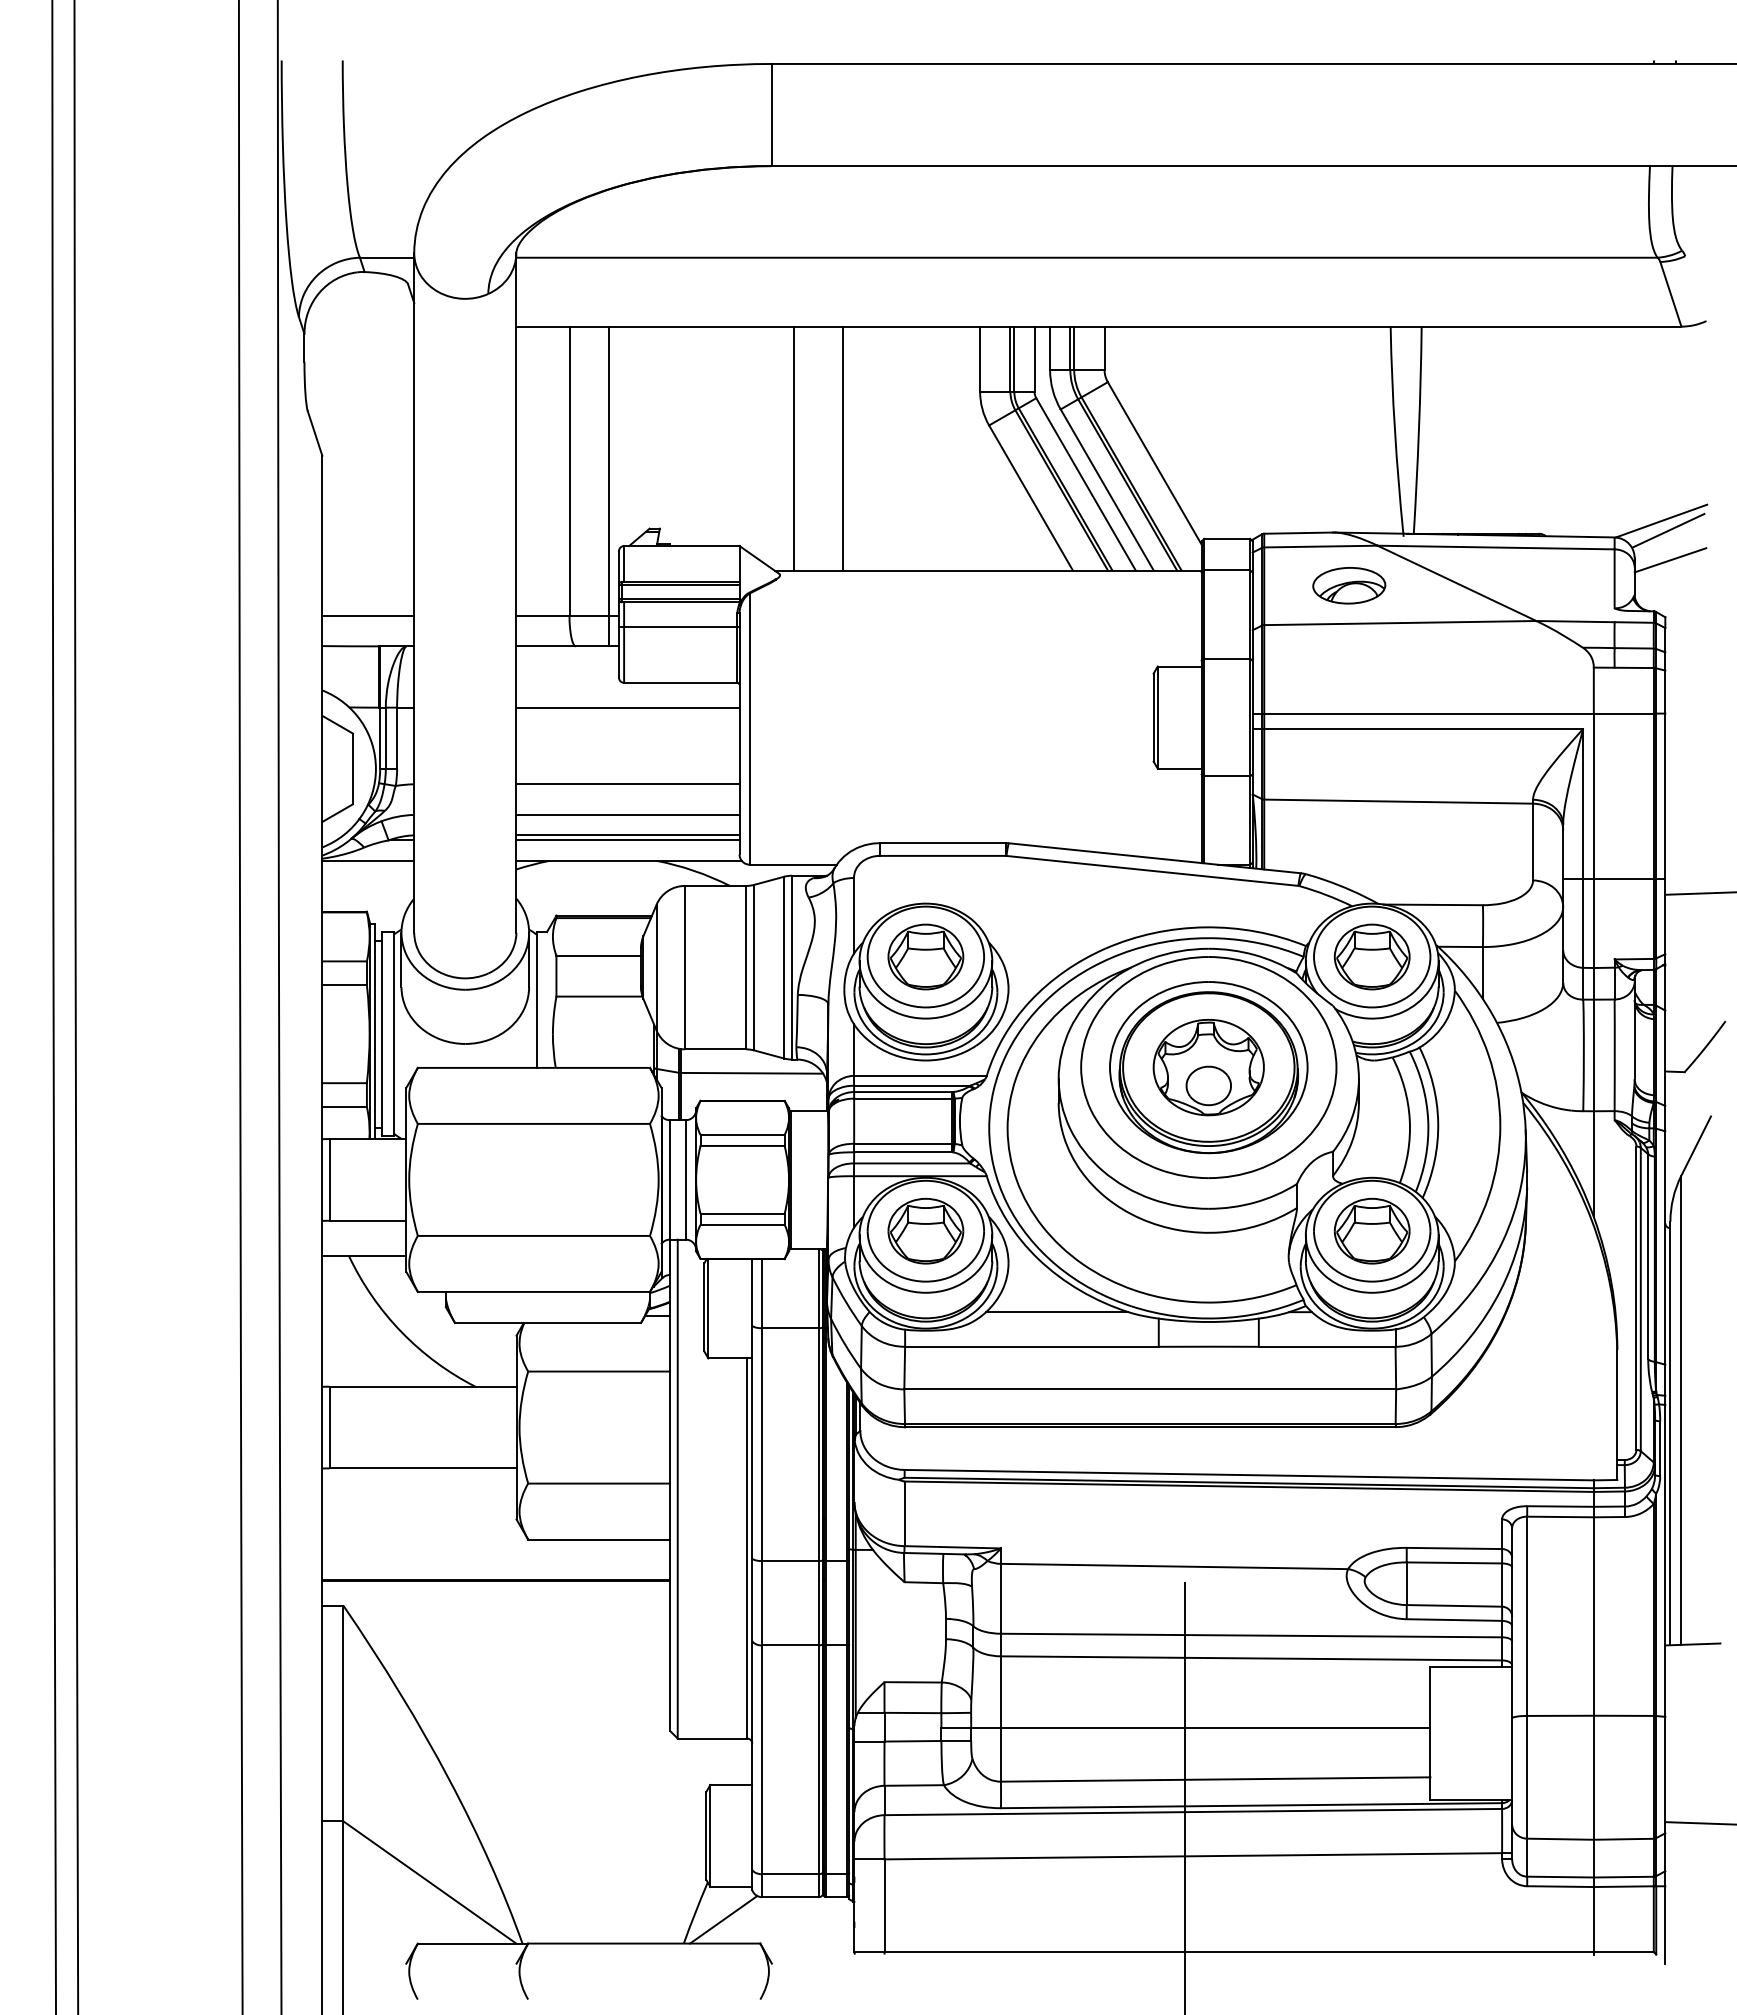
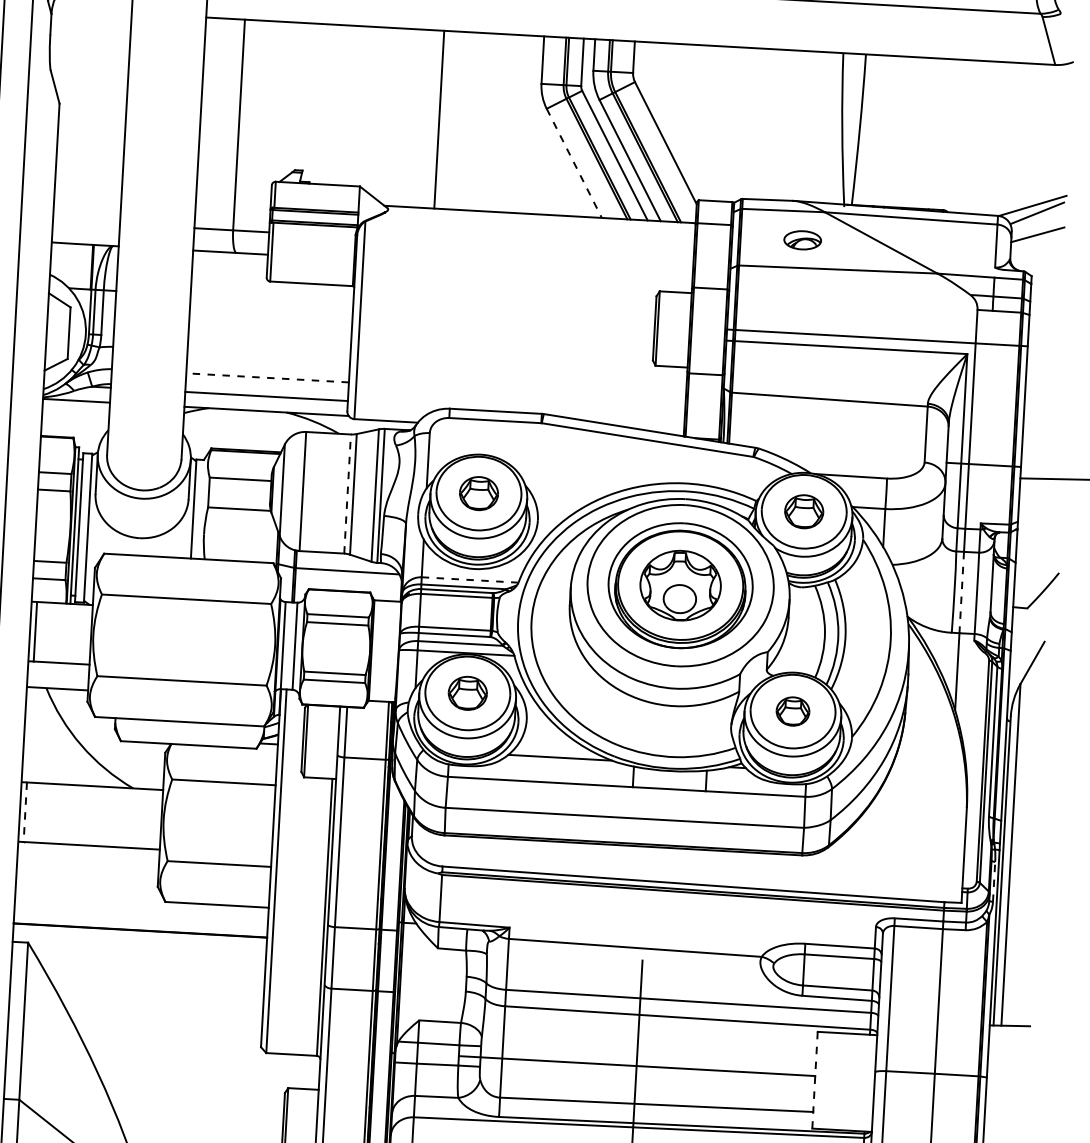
line: (794, 448) -> (403, 117), removed
line: (609, 486) -> (267, 137), removed
line: (1031, 497) -> (574, 163), solid -> dashed
part: (1349, 585) -> (802, 240), size x0.7
line: (368, 615) -> (86, 222), removed
line: (679, 626) -> (312, 242), removed
line: (627, 707) -> (271, 299), removed
line: (627, 784) -> (268, 355), removed
line: (627, 814) -> (267, 377), solid -> dashed
line: (627, 835) -> (266, 392), removed
part: (925, 956) -> (478, 493), size x0.7
part: (1371, 956) -> (803, 511), size x0.7
line: (746, 967) -> (347, 493), solid -> dashed
line: (1593, 1055) -> (961, 592), solid -> dashed
line: (920, 1075) -> (470, 579), solid -> dashed
part: (925, 1230) -> (467, 692), size x0.7
part: (1371, 1230) -> (792, 711), size x0.6
line: (329, 1427) -> (25, 812), solid -> dashed
line: (1660, 1448) -> (994, 881), solid -> dashed
line: (1430, 1733) -> (815, 1080), solid -> dashed

